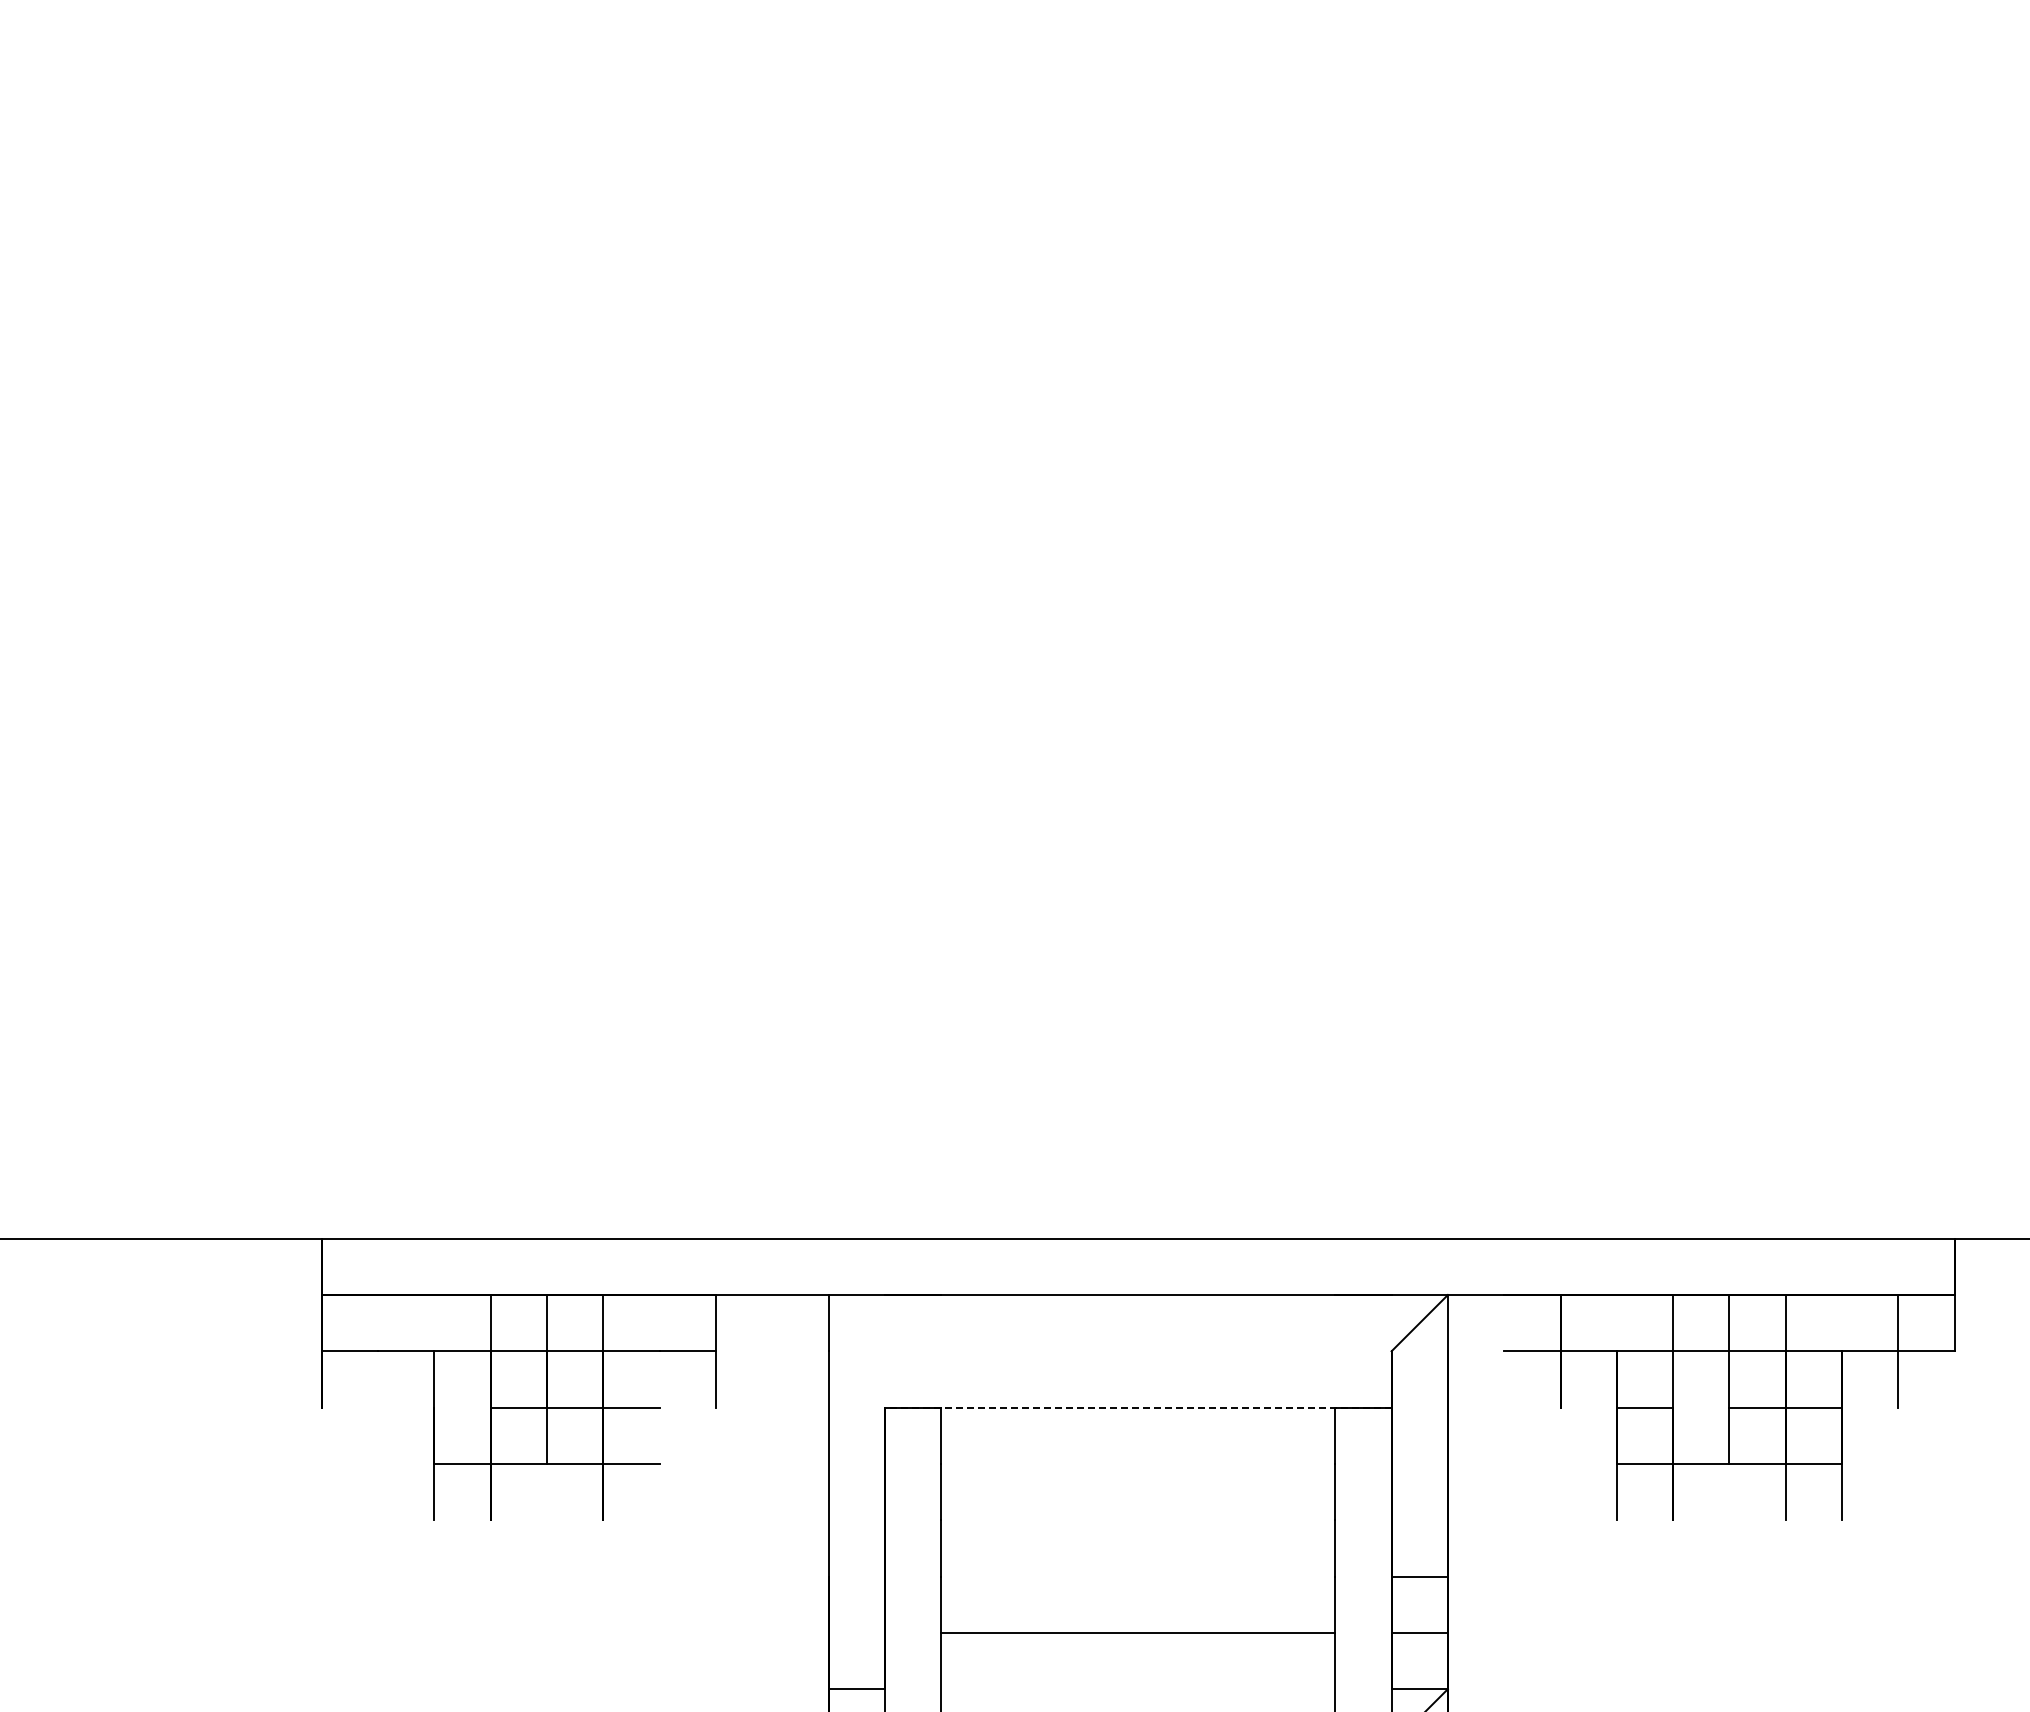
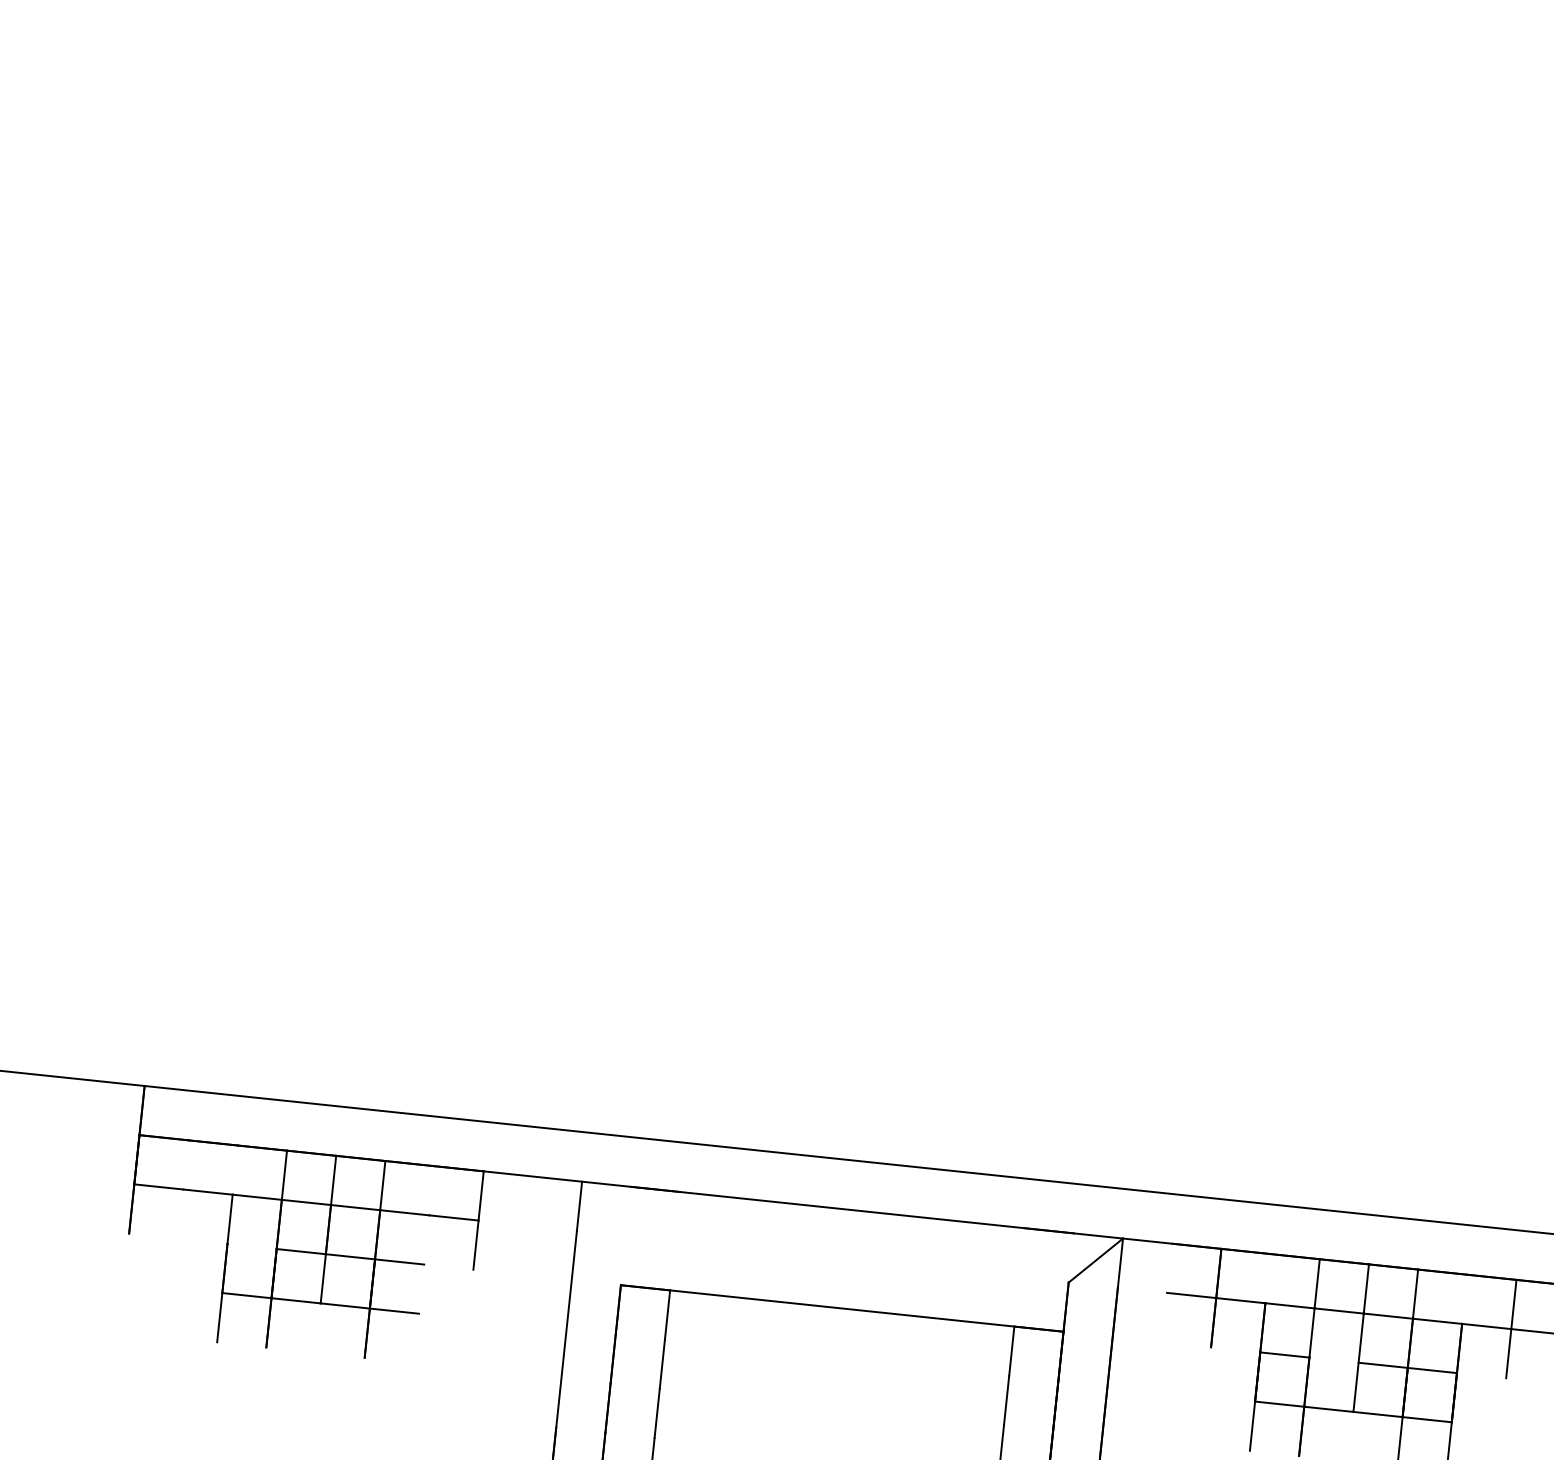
line: (1137, 1407) -> (841, 1308), dashed -> solid

